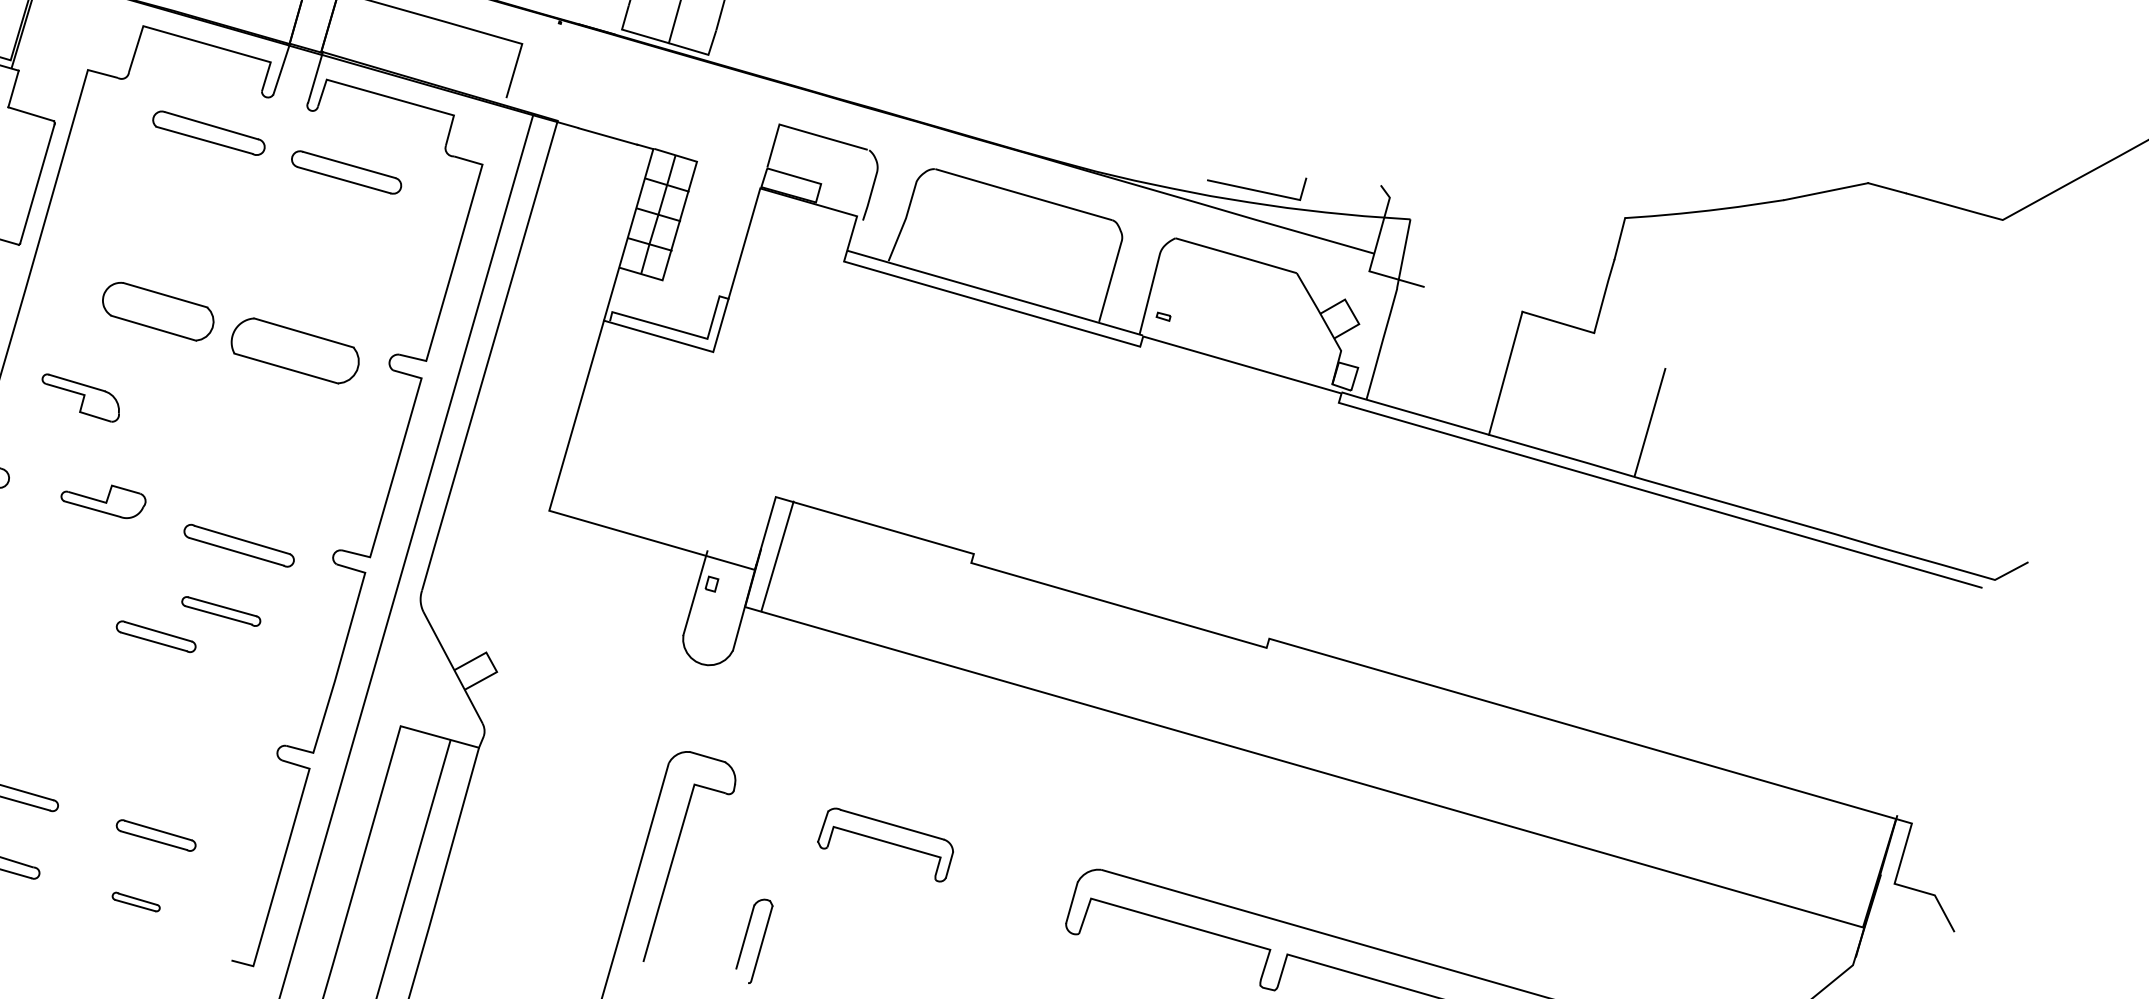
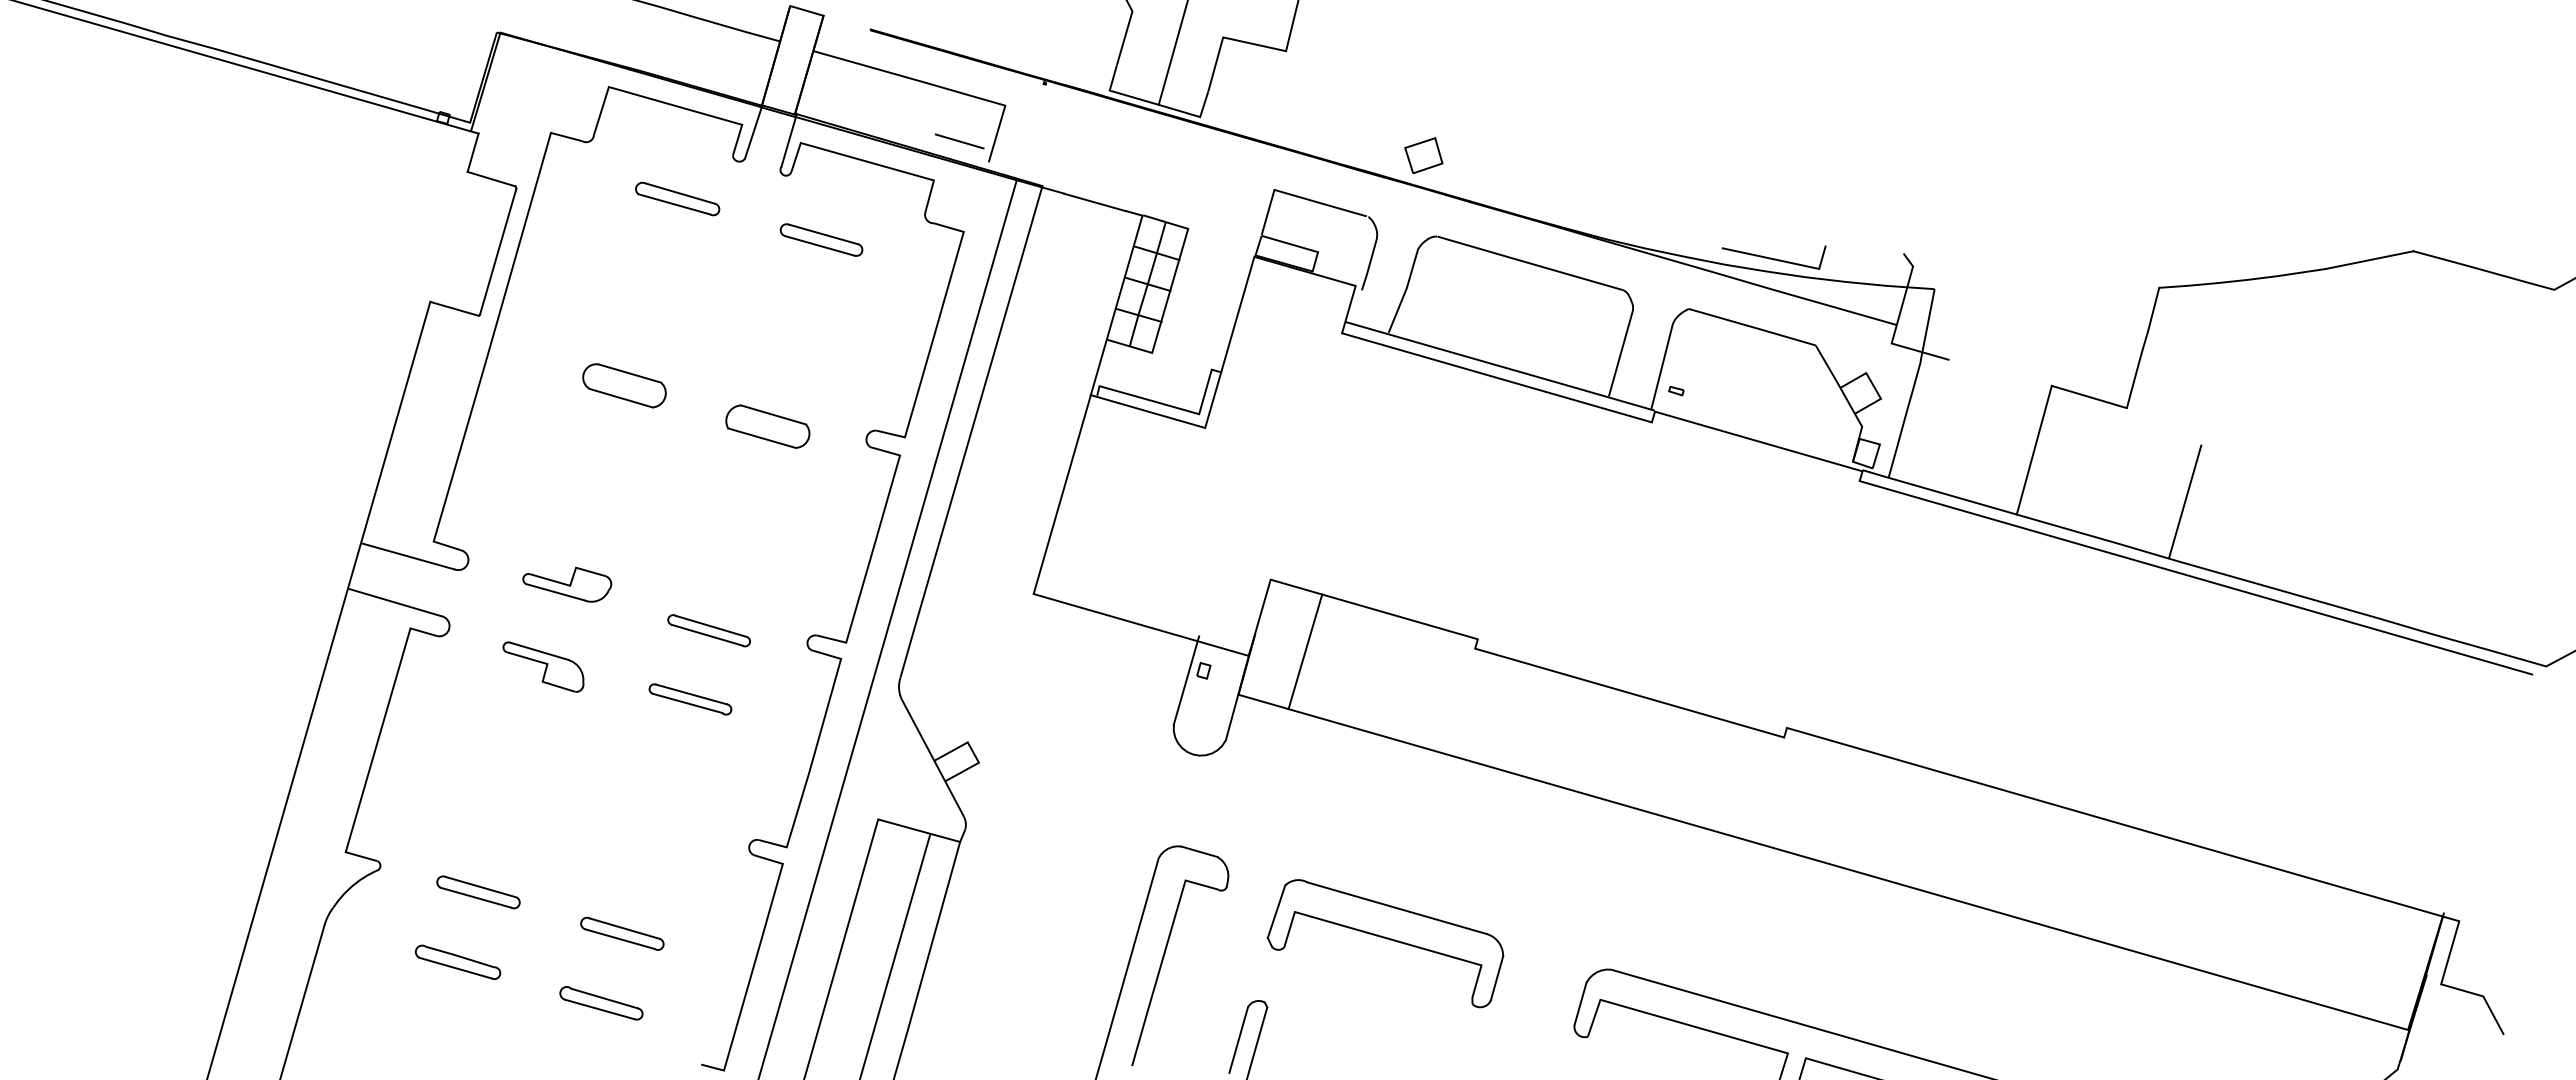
line: (478, 78) -> (959, 141), added
part: (921, 91) -> (1423, 155), added
part: (208, 132) -> (677, 198), size x0.71
part: (346, 171) -> (821, 239), size x0.71
part: (158, 311) -> (624, 385), size x0.71
part: (294, 350) -> (767, 426), size x0.62
part: (80, 397) -> (543, 666), moved
part: (238, 545) -> (708, 630), size x0.71
line: (777, 556) -> (1305, 651), moved
part: (156, 636) -> (622, 725), removed
part: (885, 844) -> (1385, 943), size x1.67
part: (136, 902) -> (601, 1003), size x1.67

